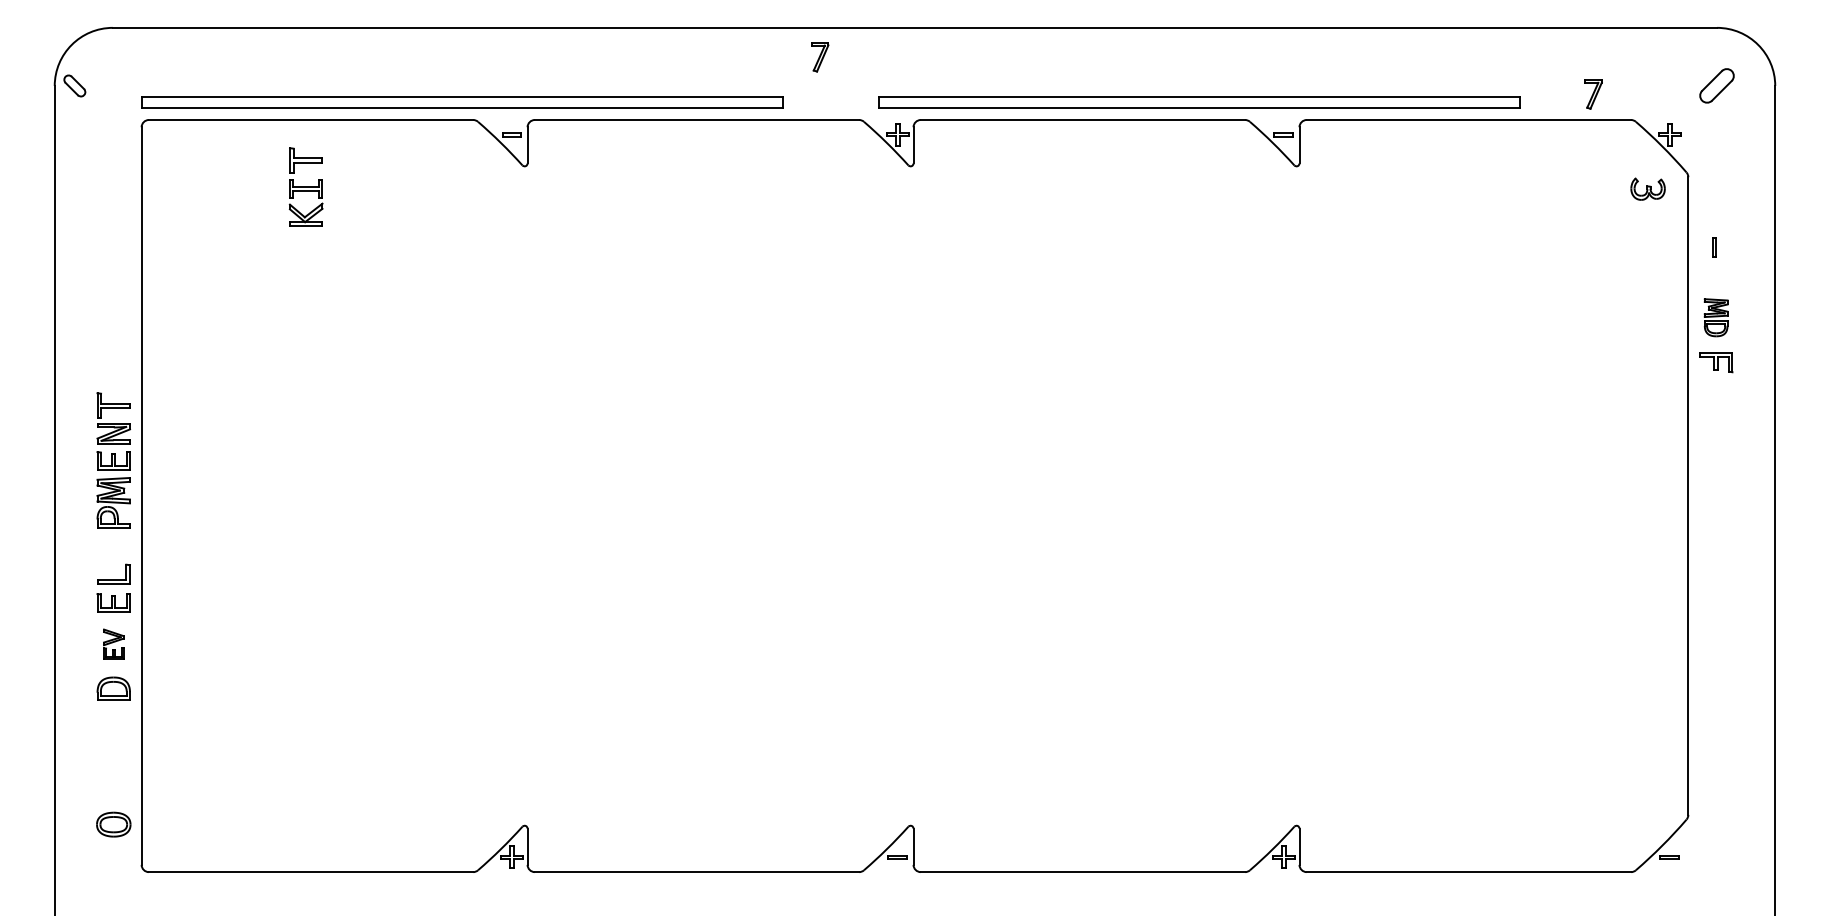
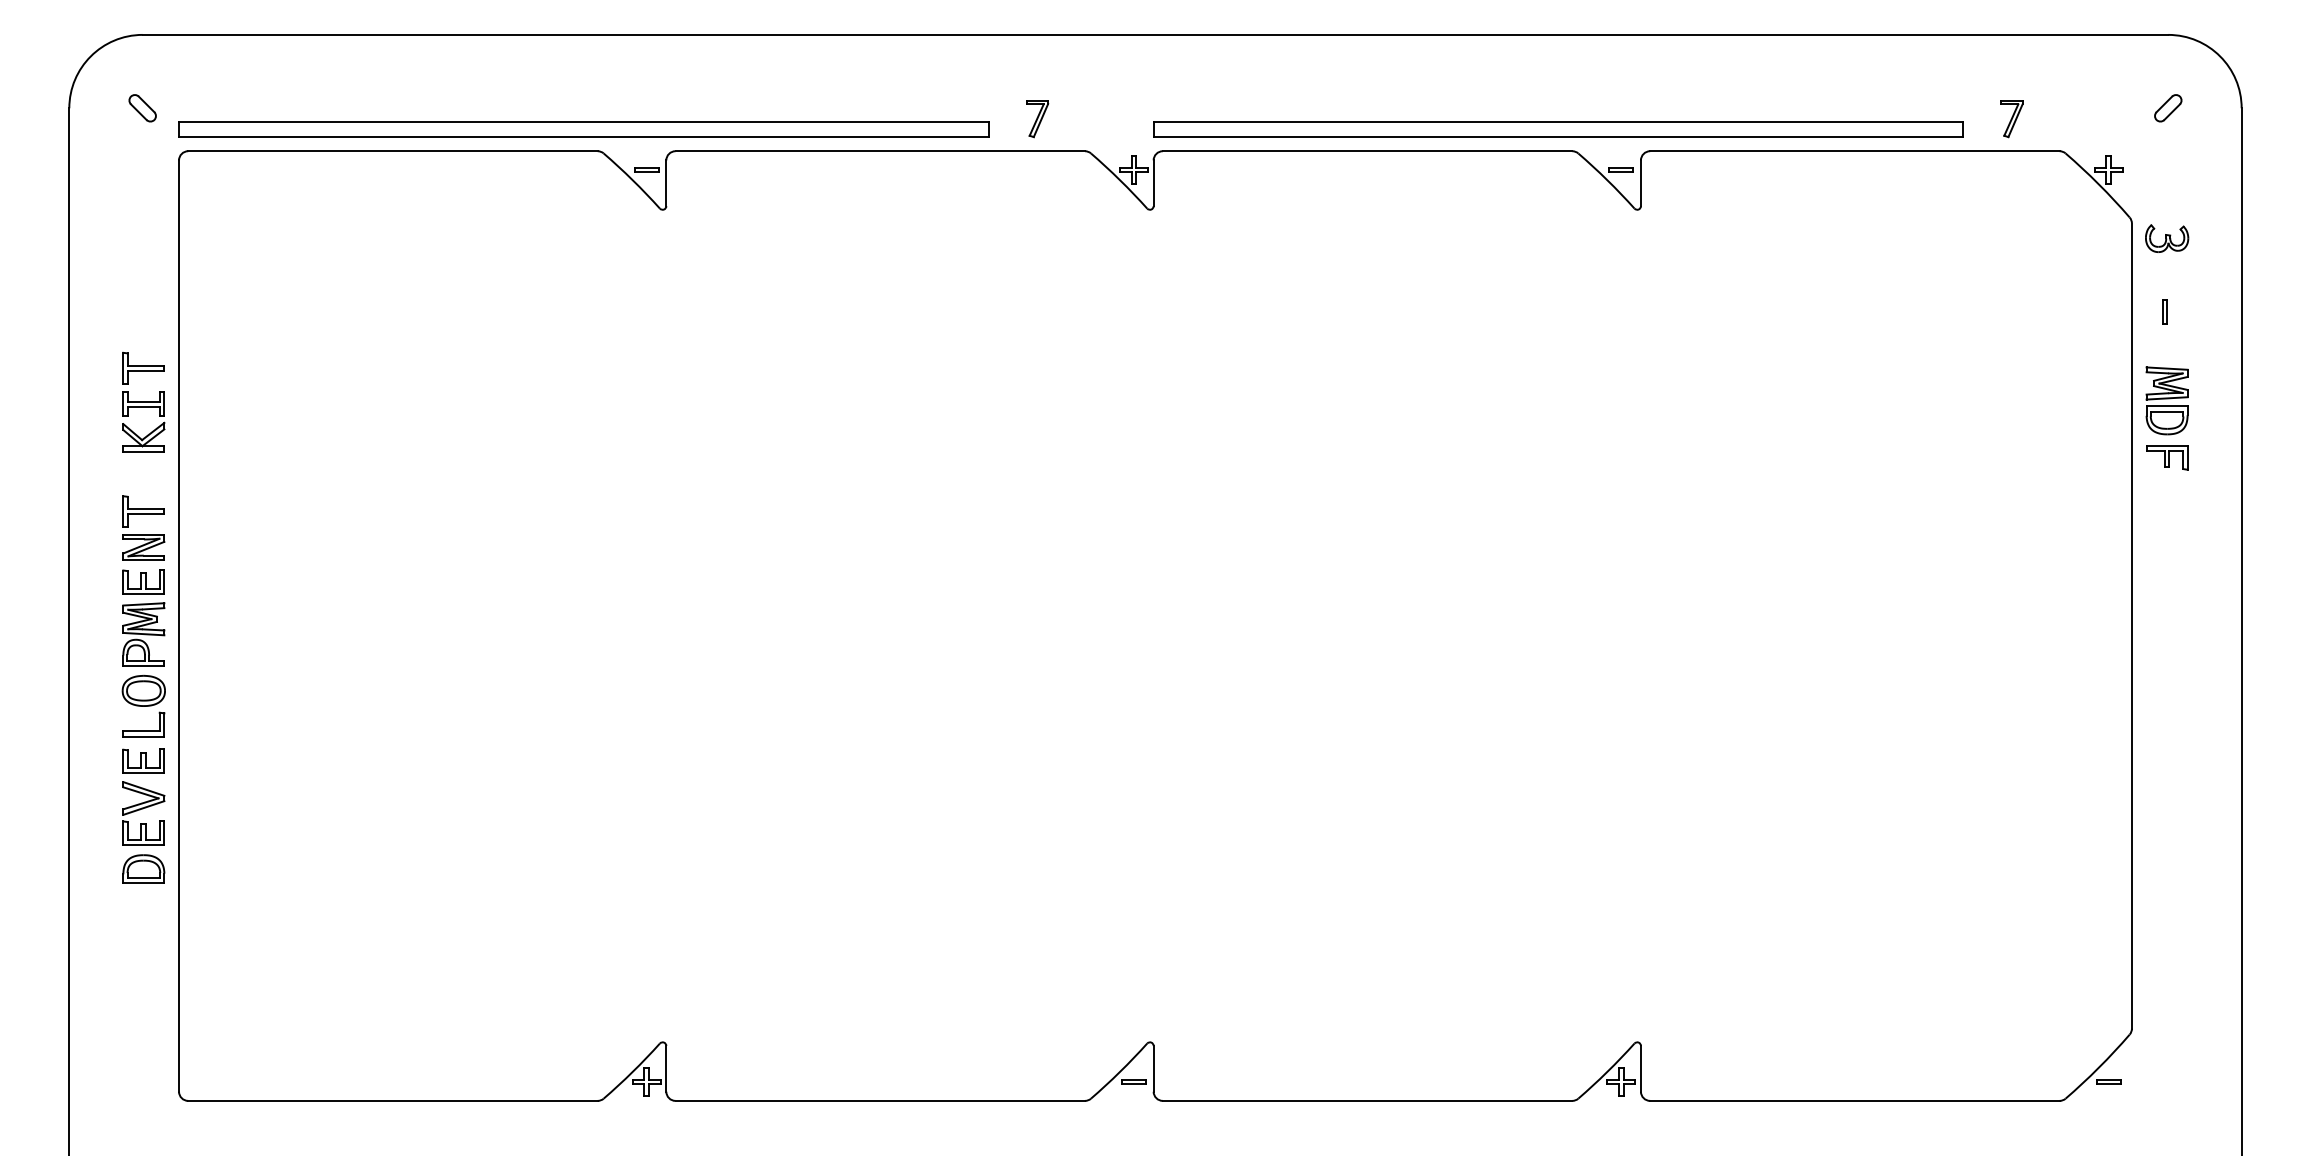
part: (819, 57) -> (1037, 119), moved
part: (74, 86) -> (142, 108), moved
part: (1717, 86) -> (2168, 108), size x0.62
part: (1199, 102) -> (1558, 129), moved
part: (305, 187) -> (143, 402), moved
part: (1648, 189) -> (2167, 238), moved
part: (1715, 317) -> (2166, 400), size x1.43
part: (113, 644) -> (143, 813), size x1.67
part: (113, 824) -> (143, 690), moved

